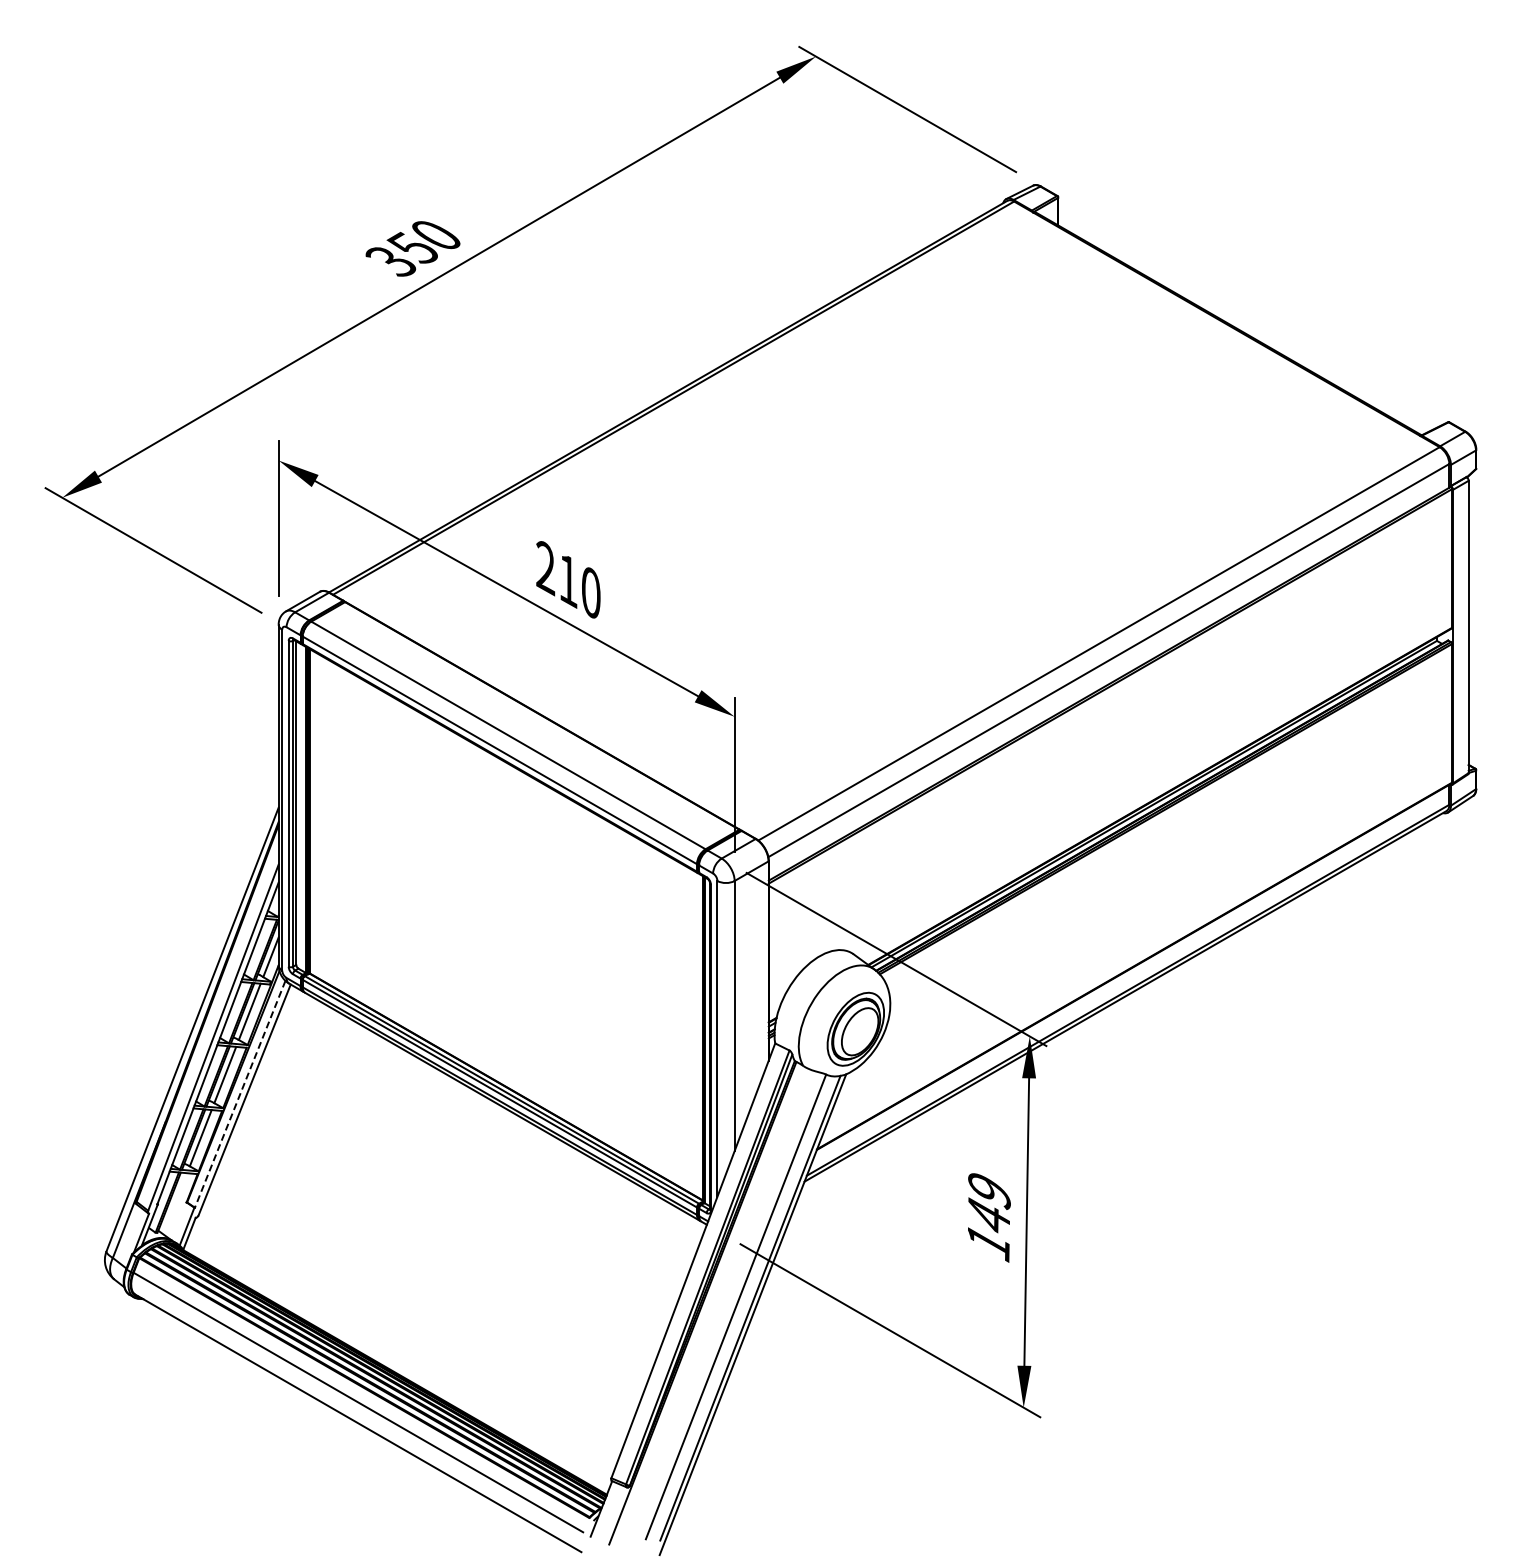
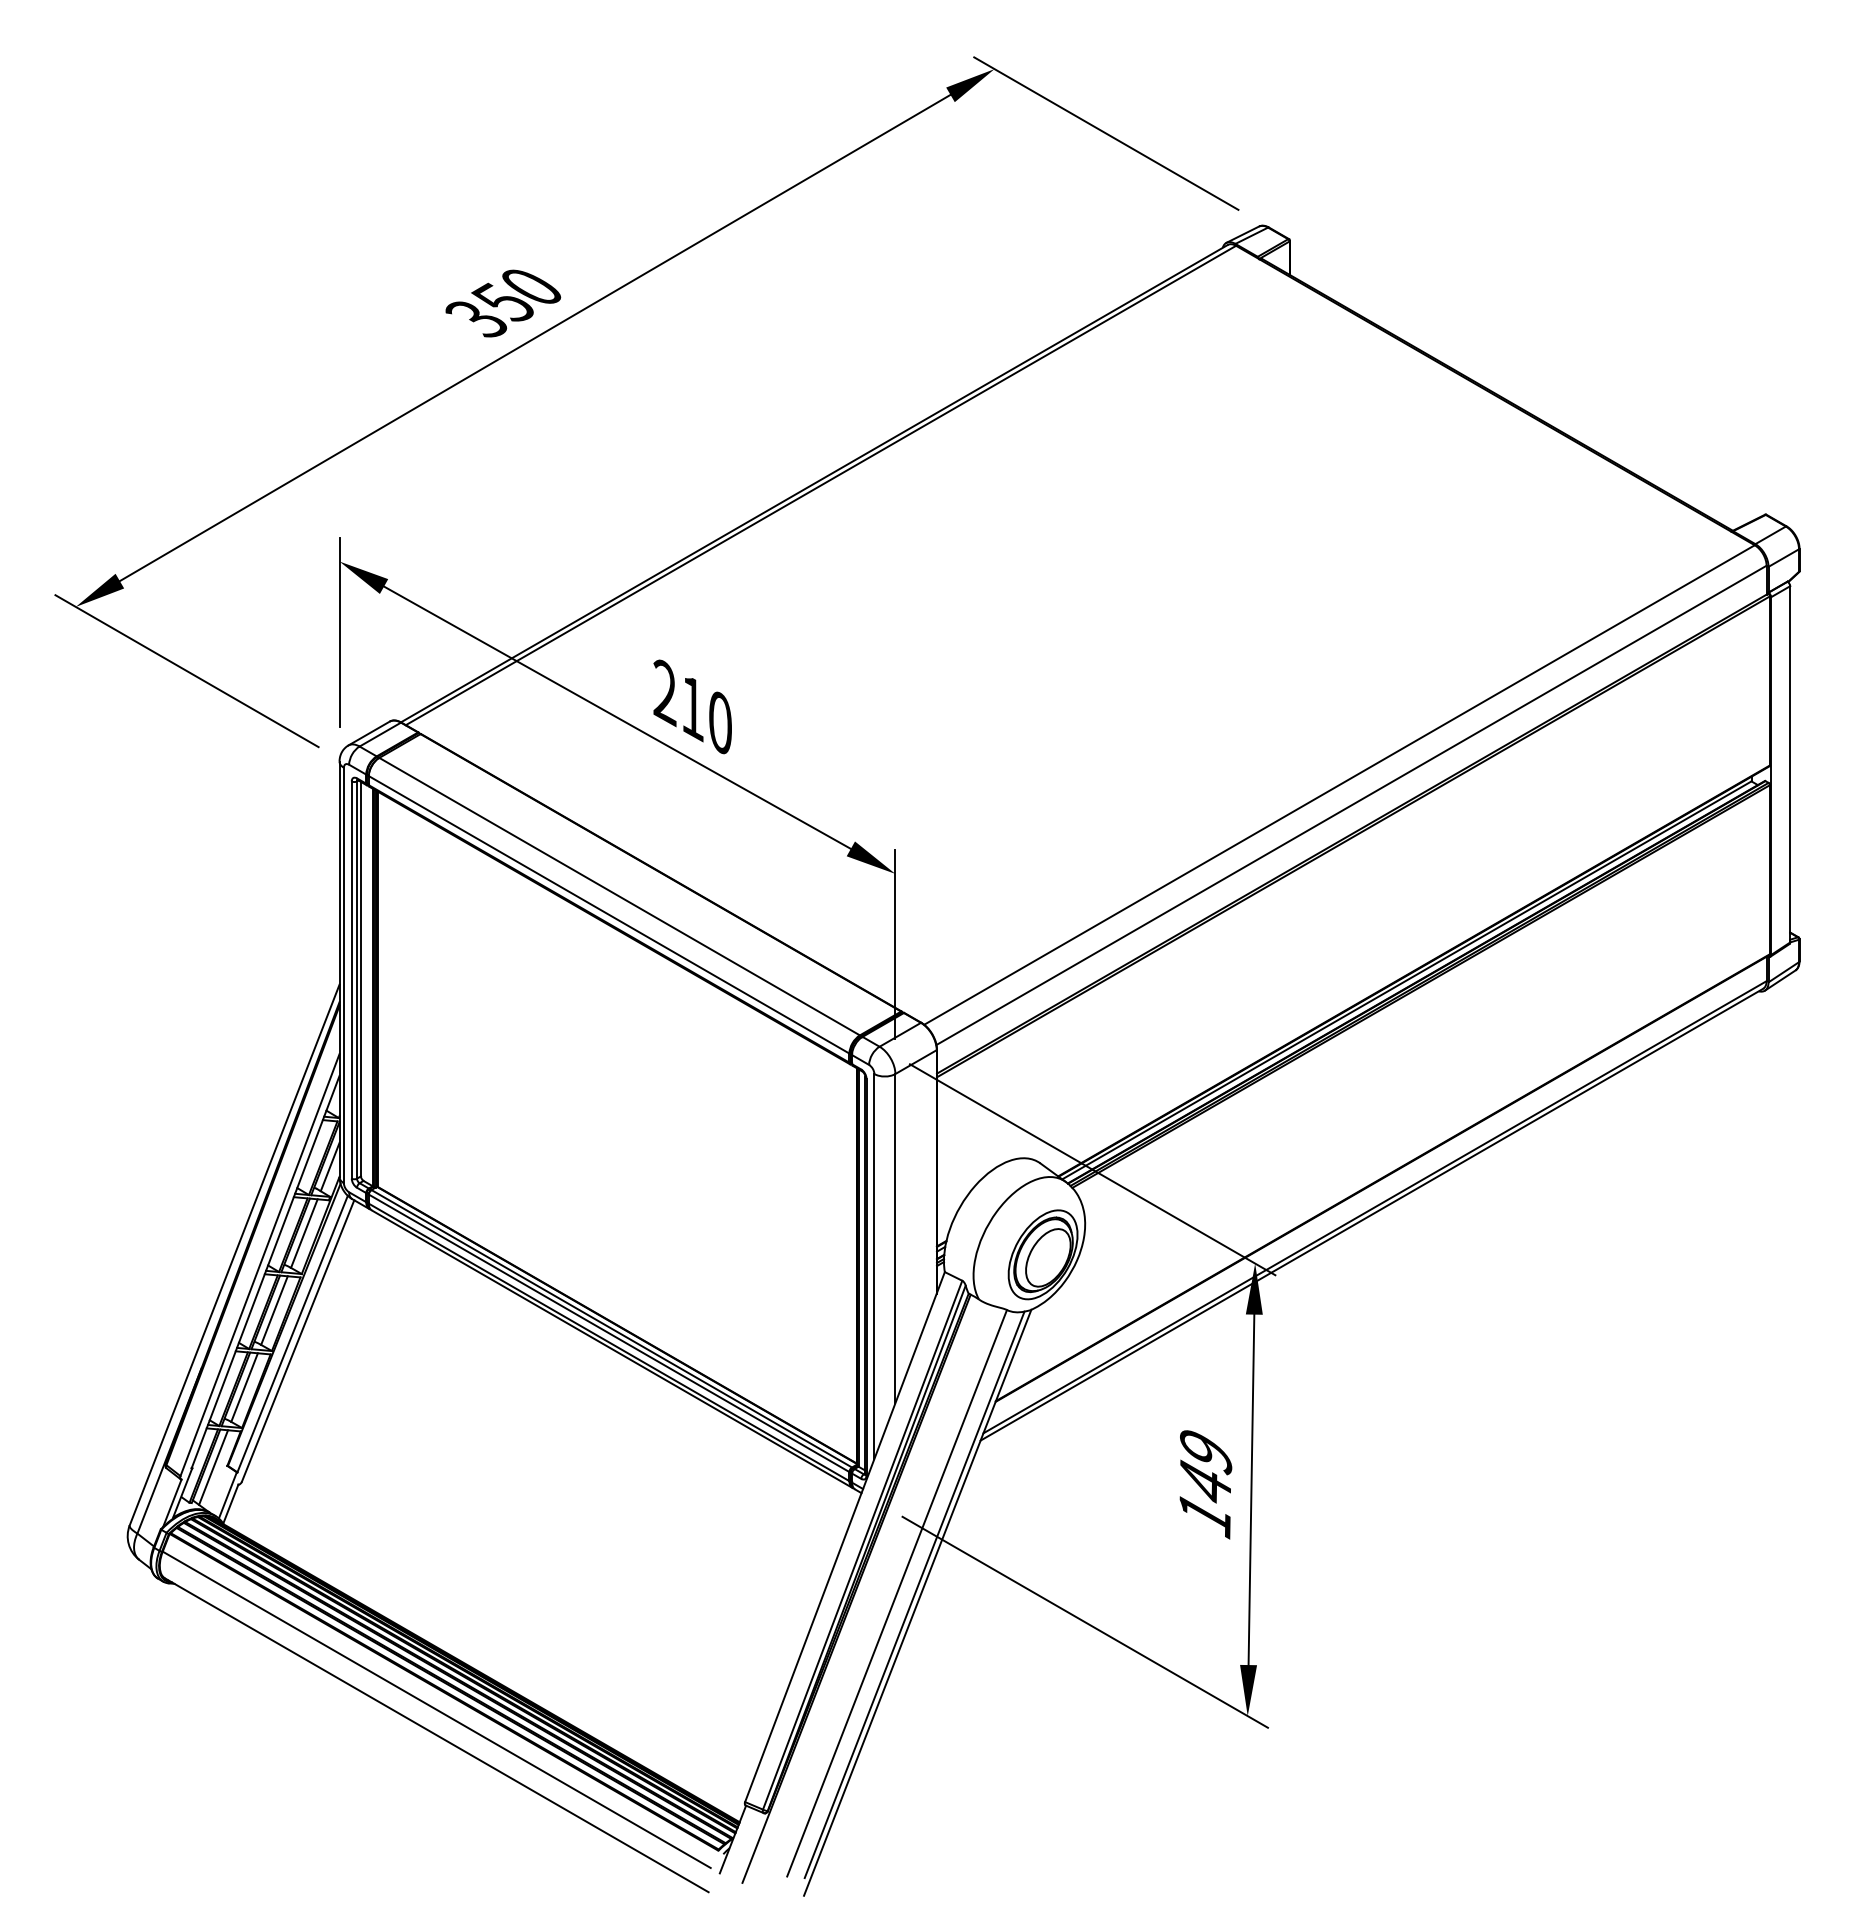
line: (240, 1094) -> (293, 1334), dashed -> solid
line: (175, 1203) -> (213, 1467), added

